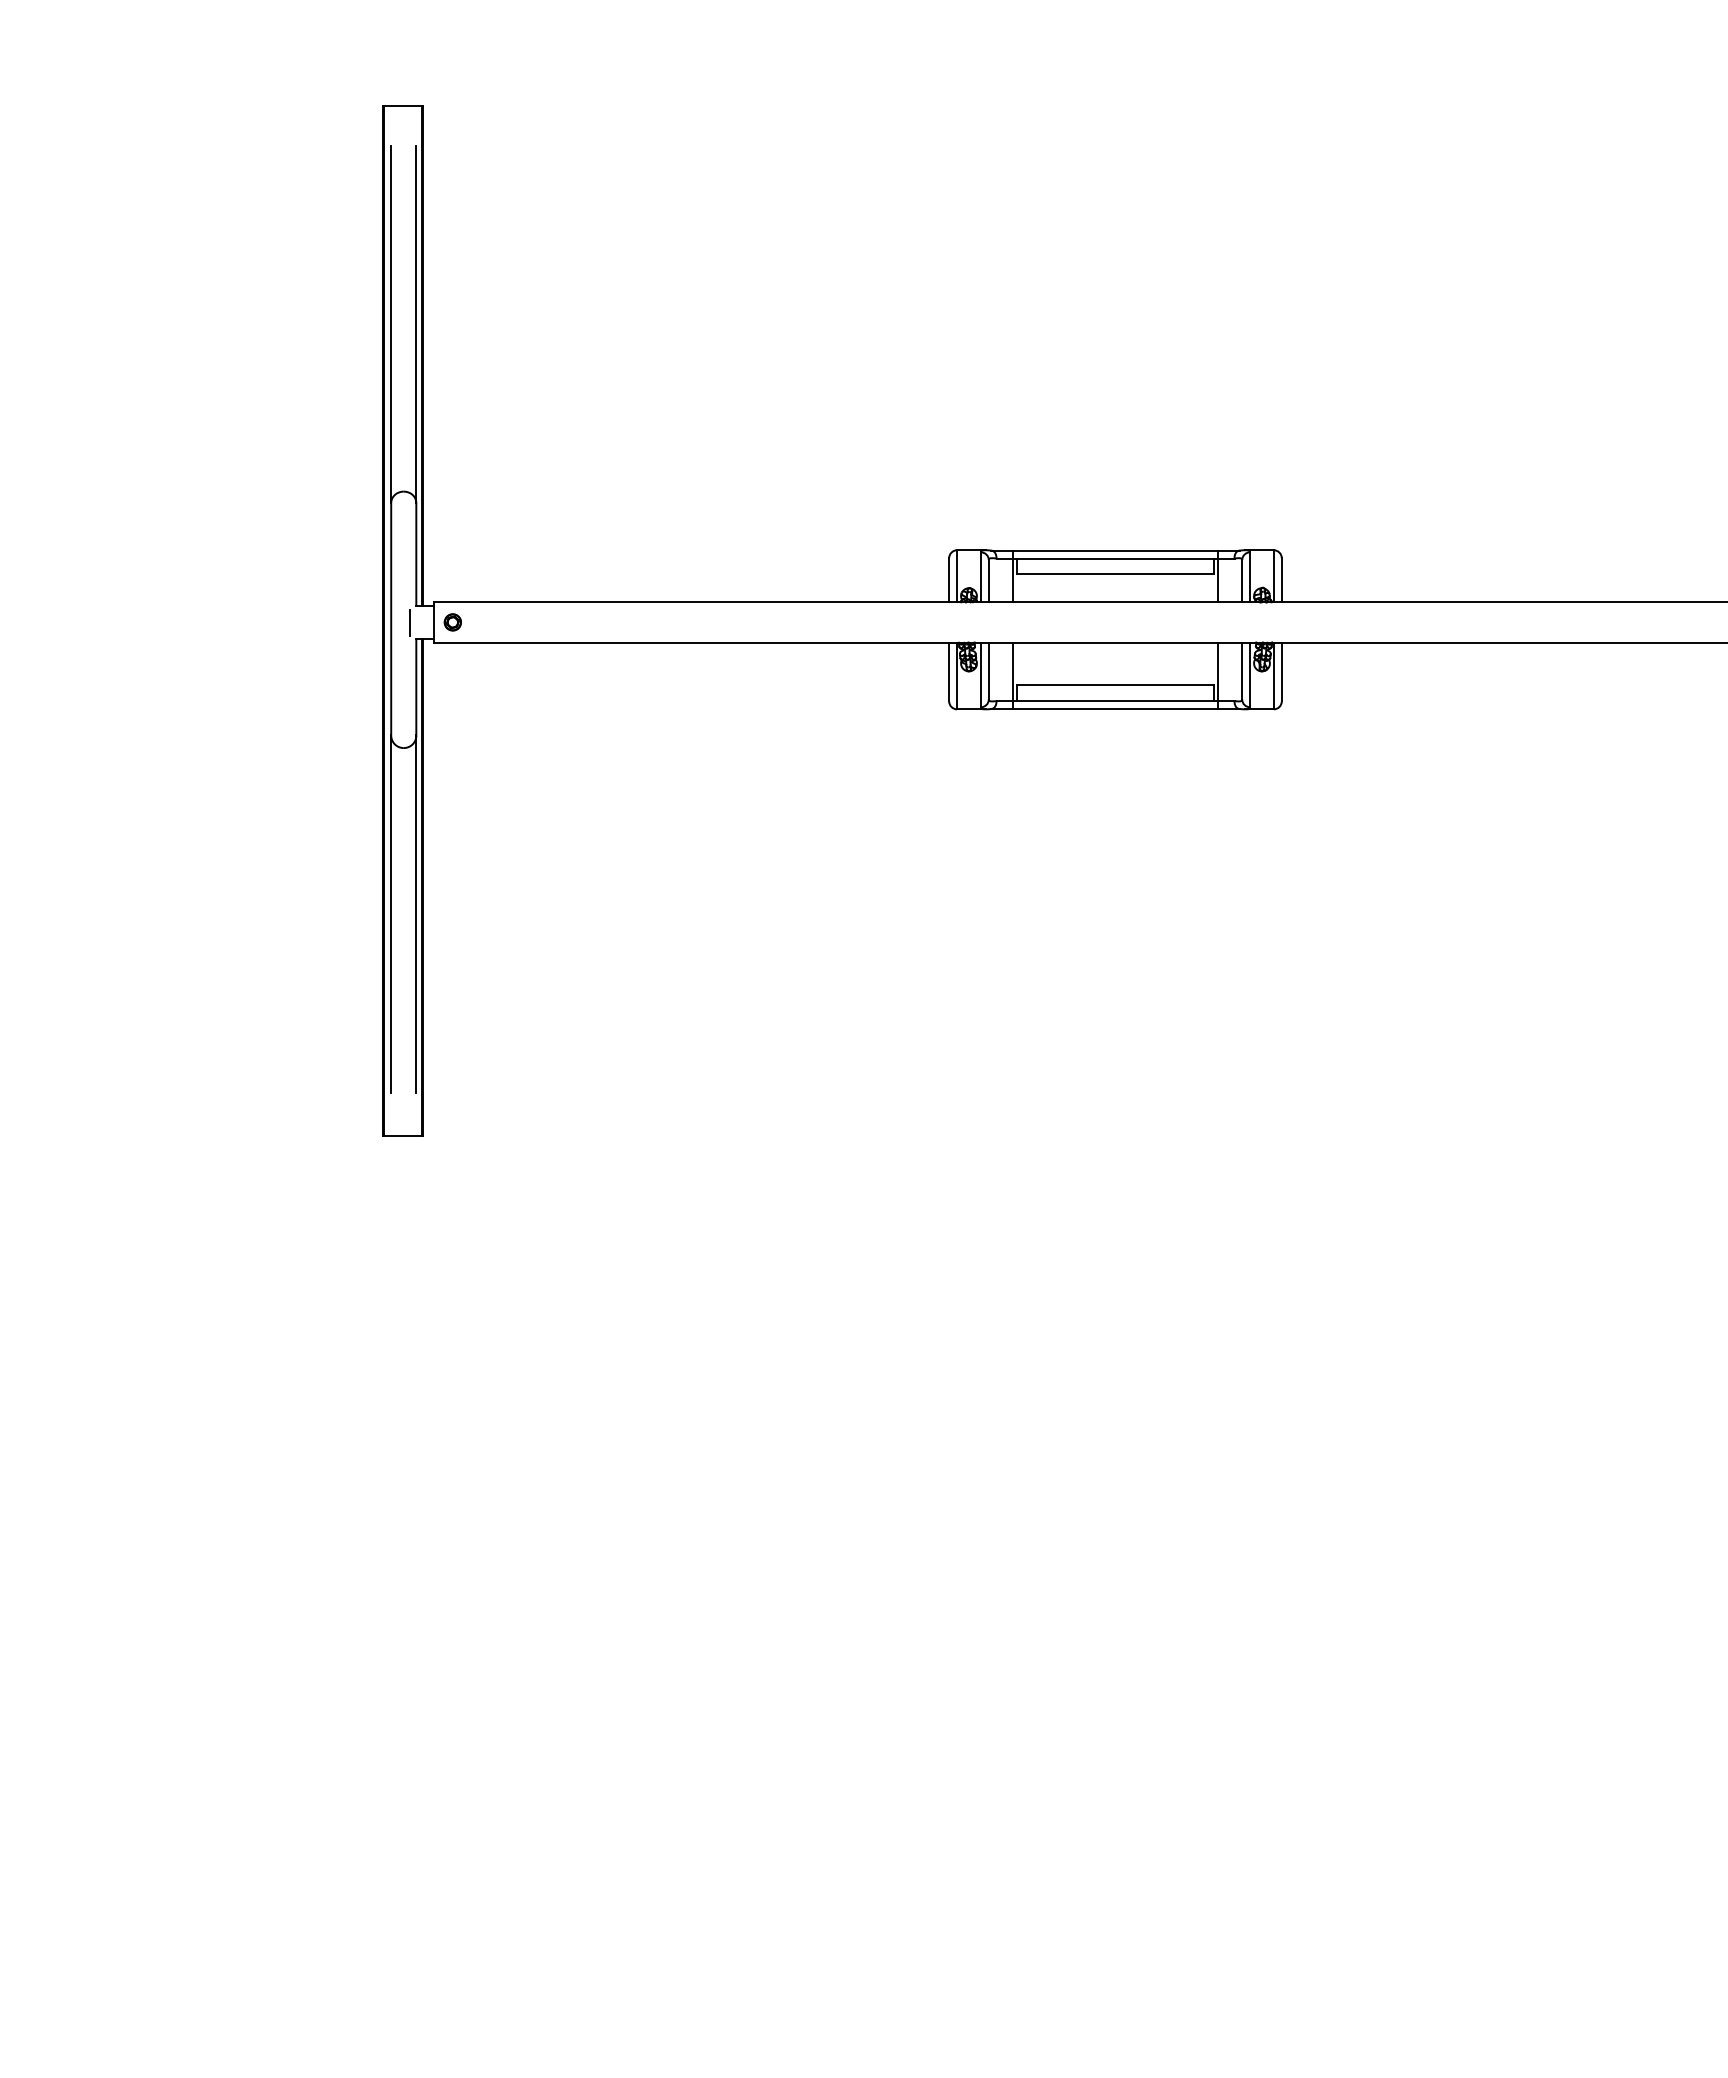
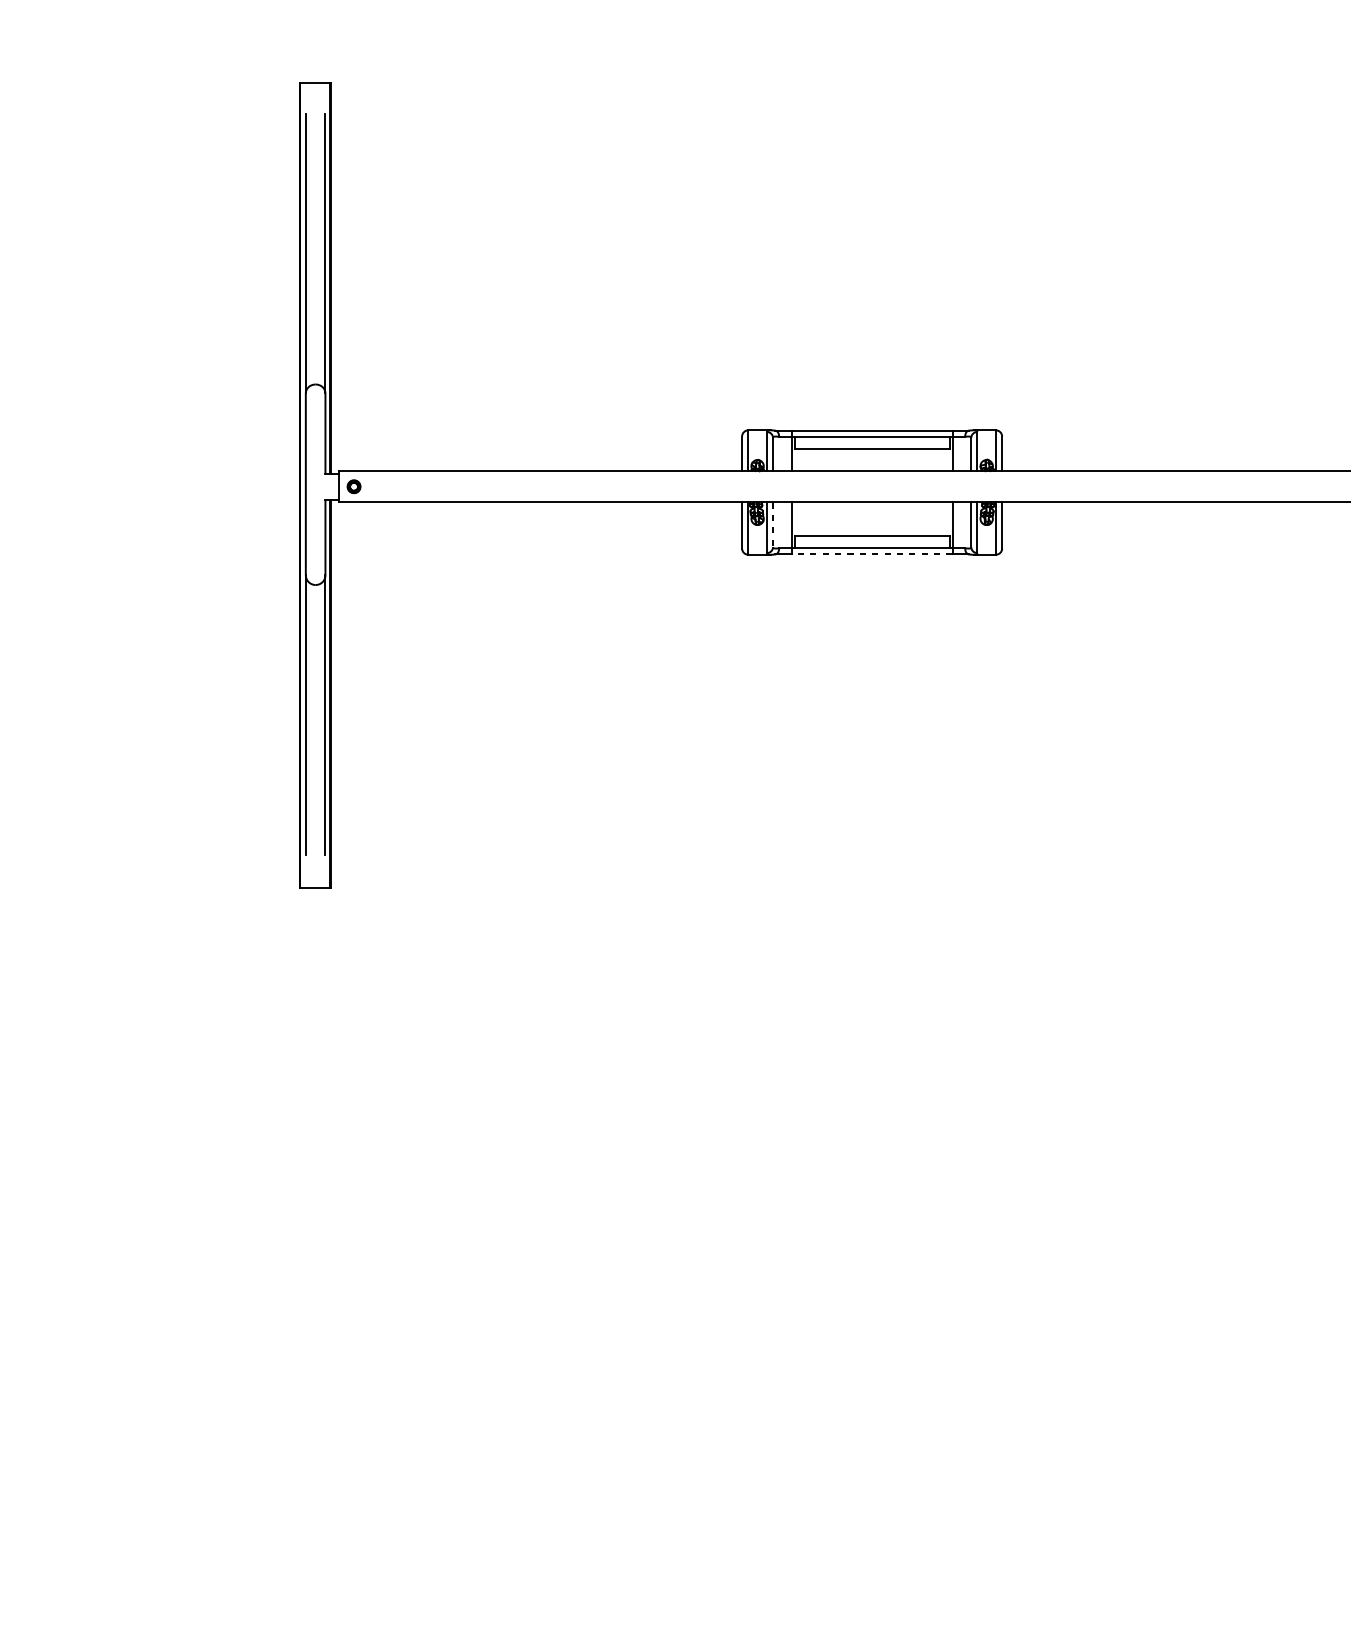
line: (410, 622) -> (320, 486), removed
line: (988, 671) -> (772, 525), solid -> dashed
line: (1115, 709) -> (872, 554), solid -> dashed

